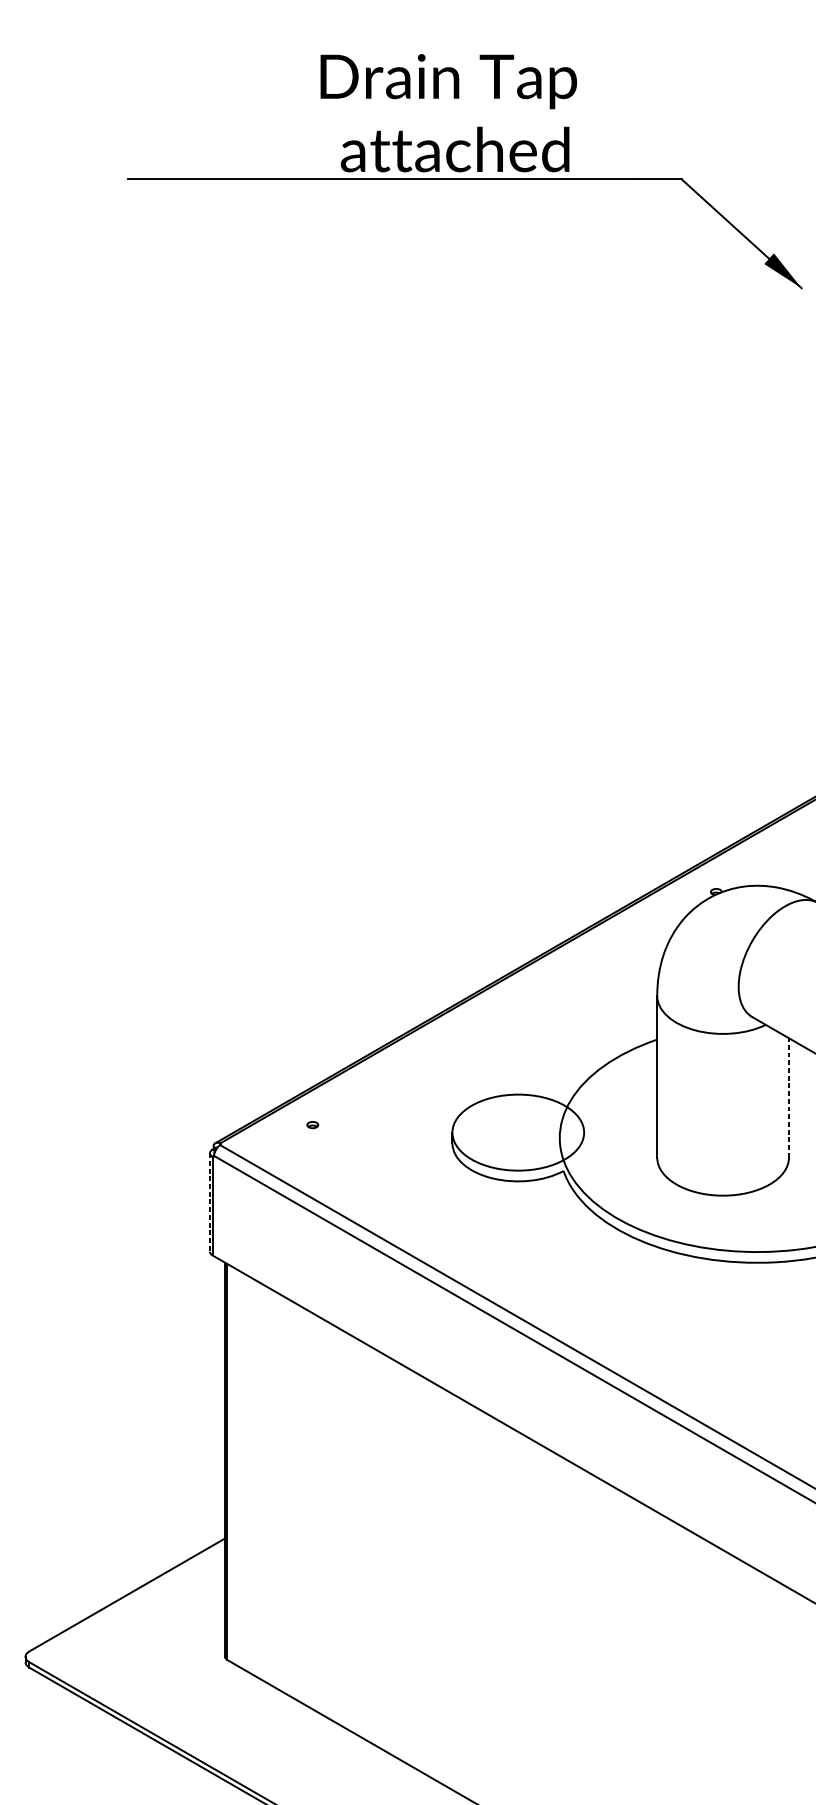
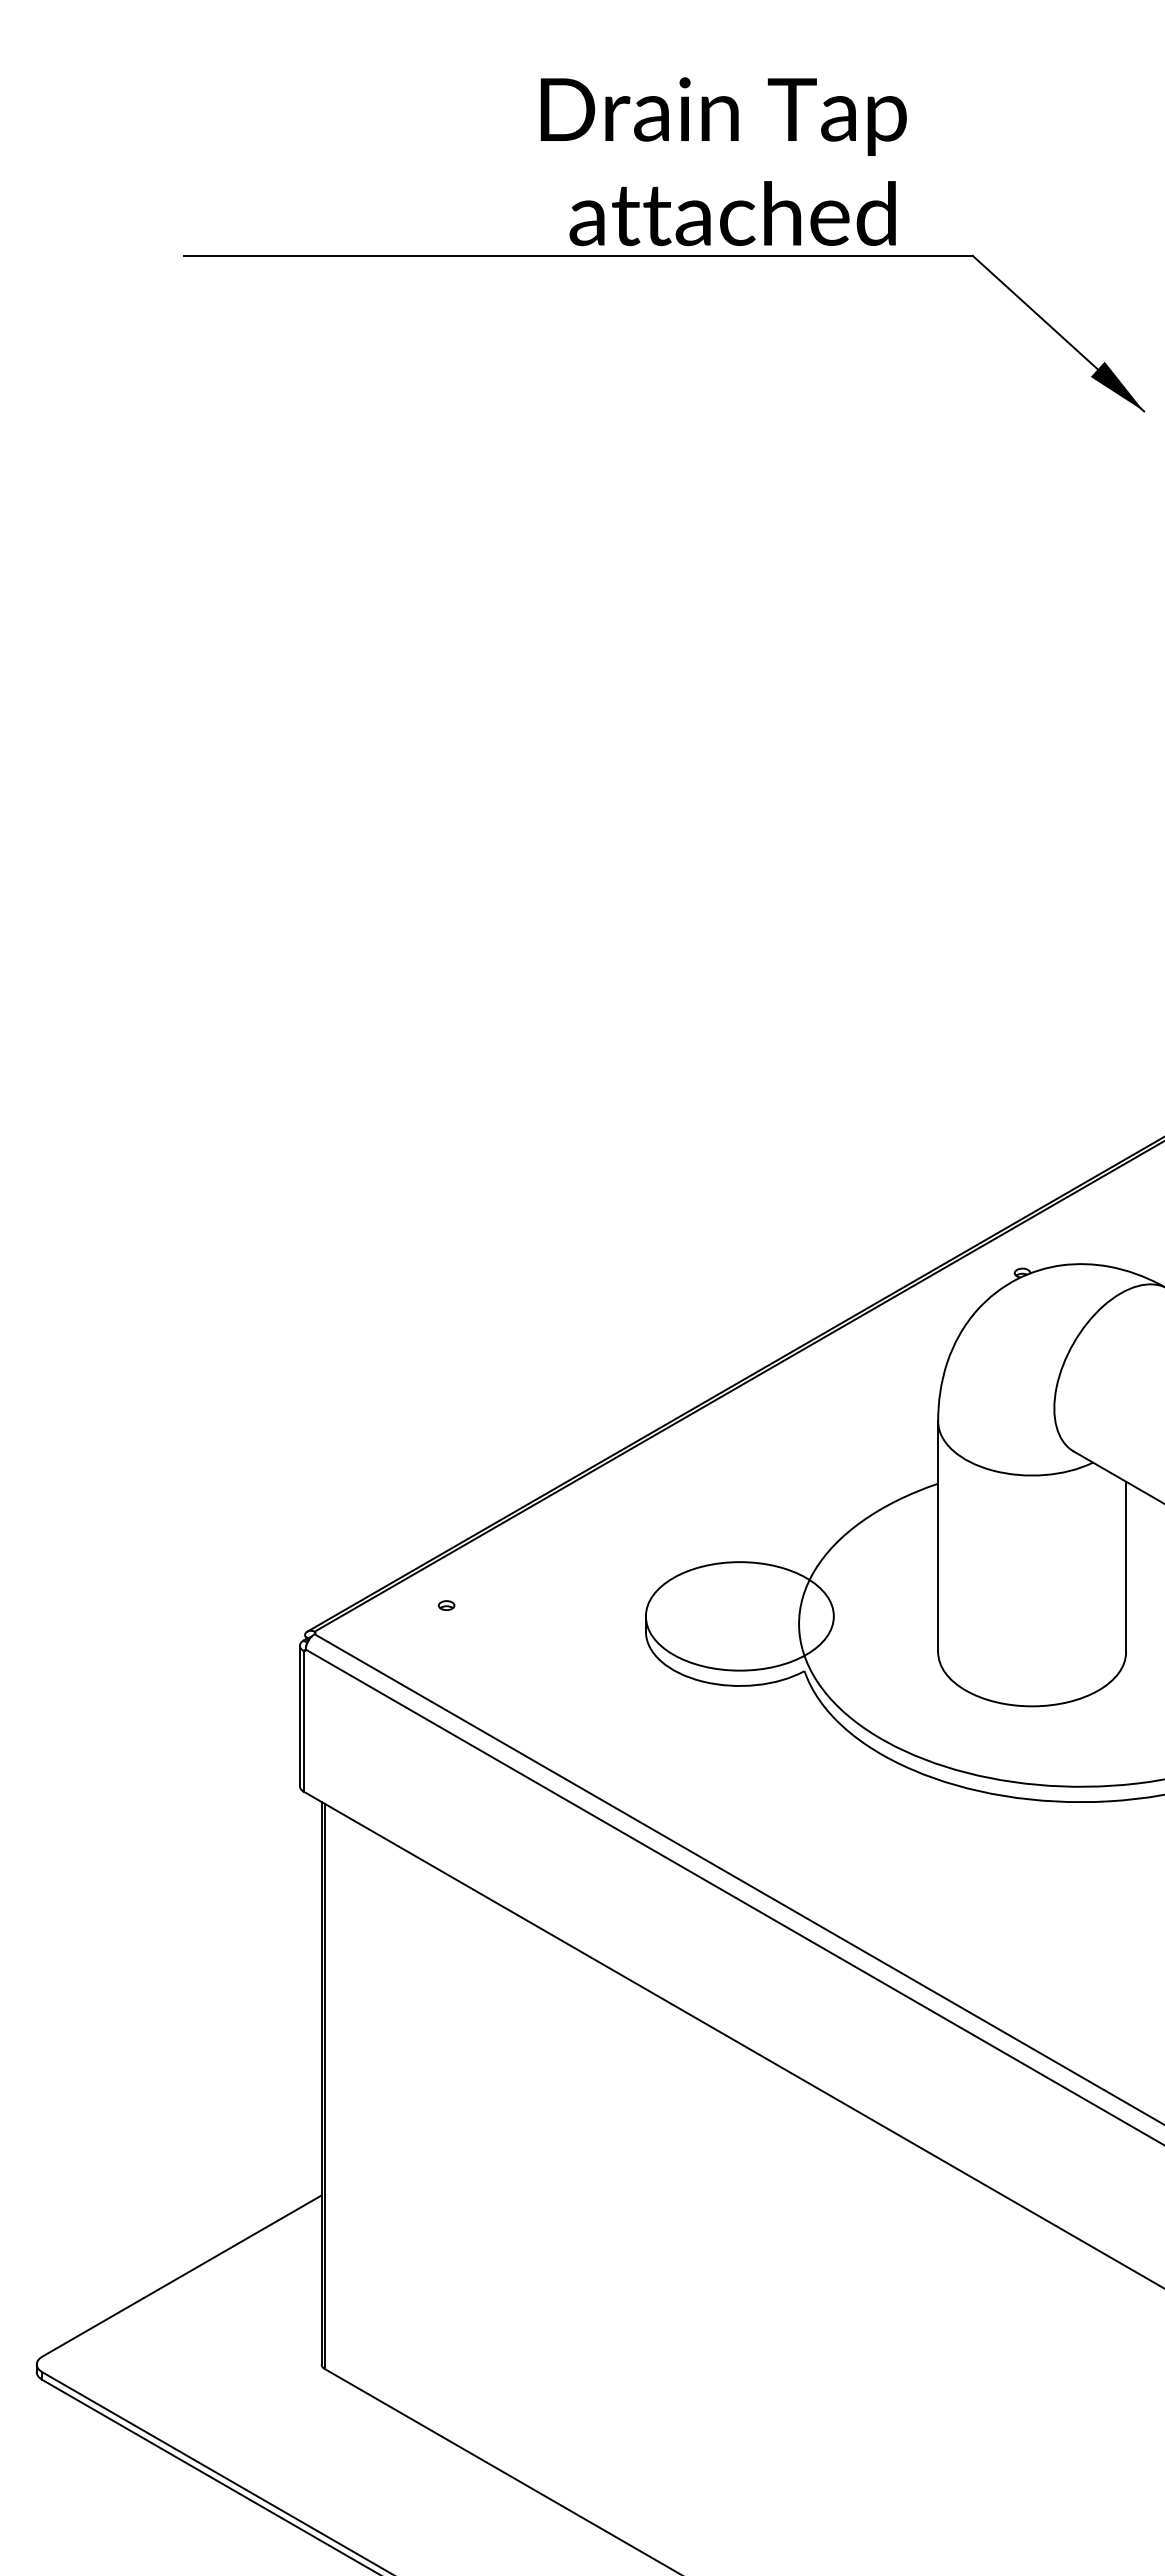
text: (448, 113) -> (723, 161), moved
line: (789, 1097) -> (1126, 1566), dashed -> solid
line: (209, 1202) -> (299, 1716), dashed -> solid

